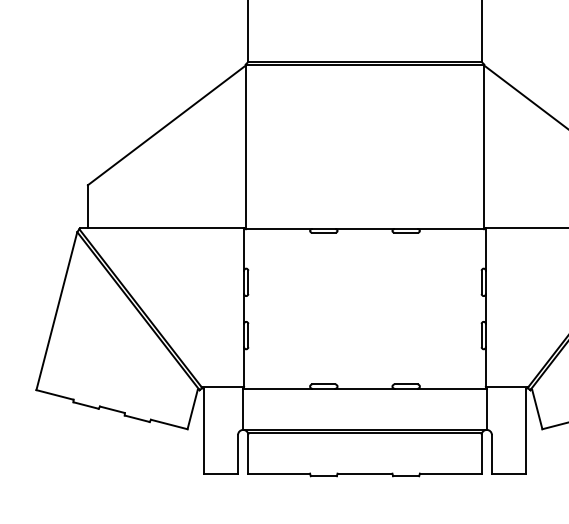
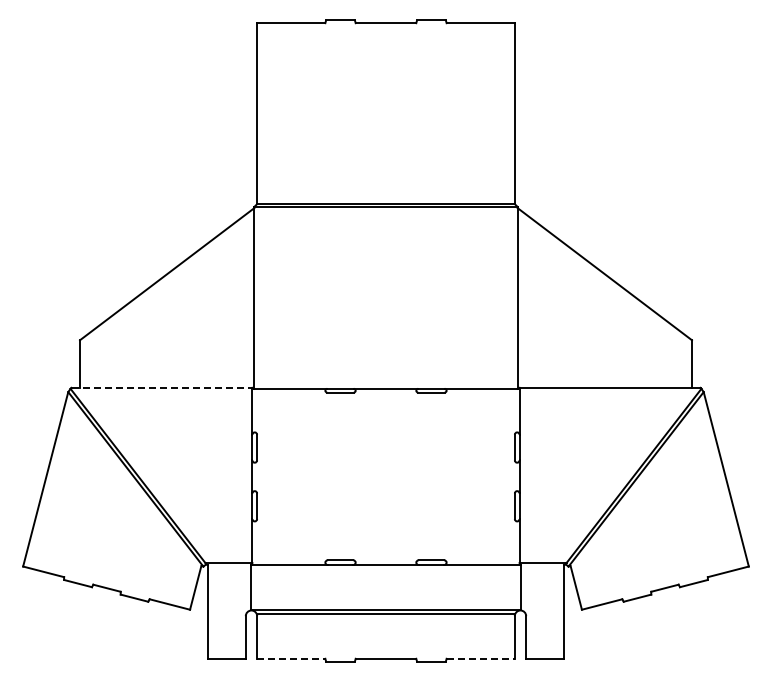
line: (162, 227) -> (162, 387), solid -> dashed
line: (279, 473) -> (291, 658), solid -> dashed
line: (451, 473) -> (481, 658), solid -> dashed

